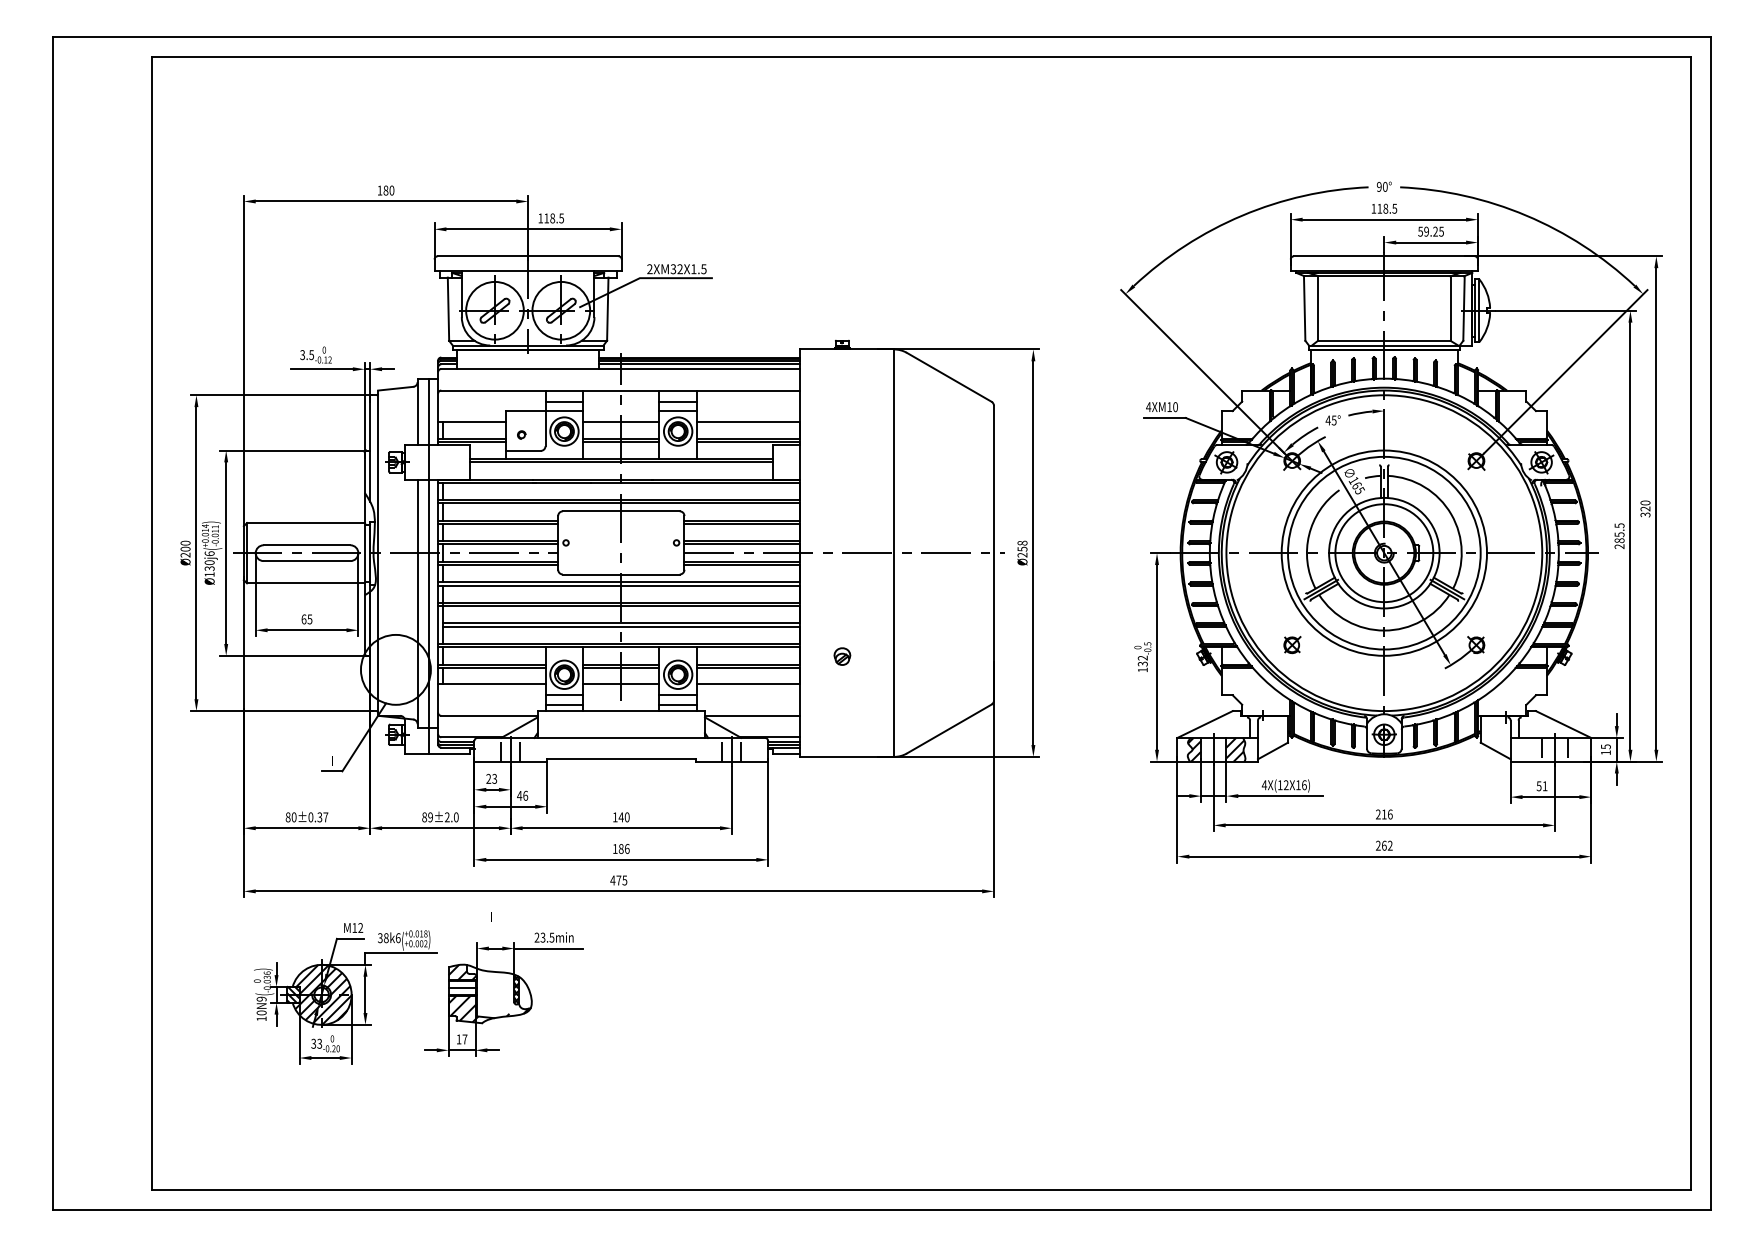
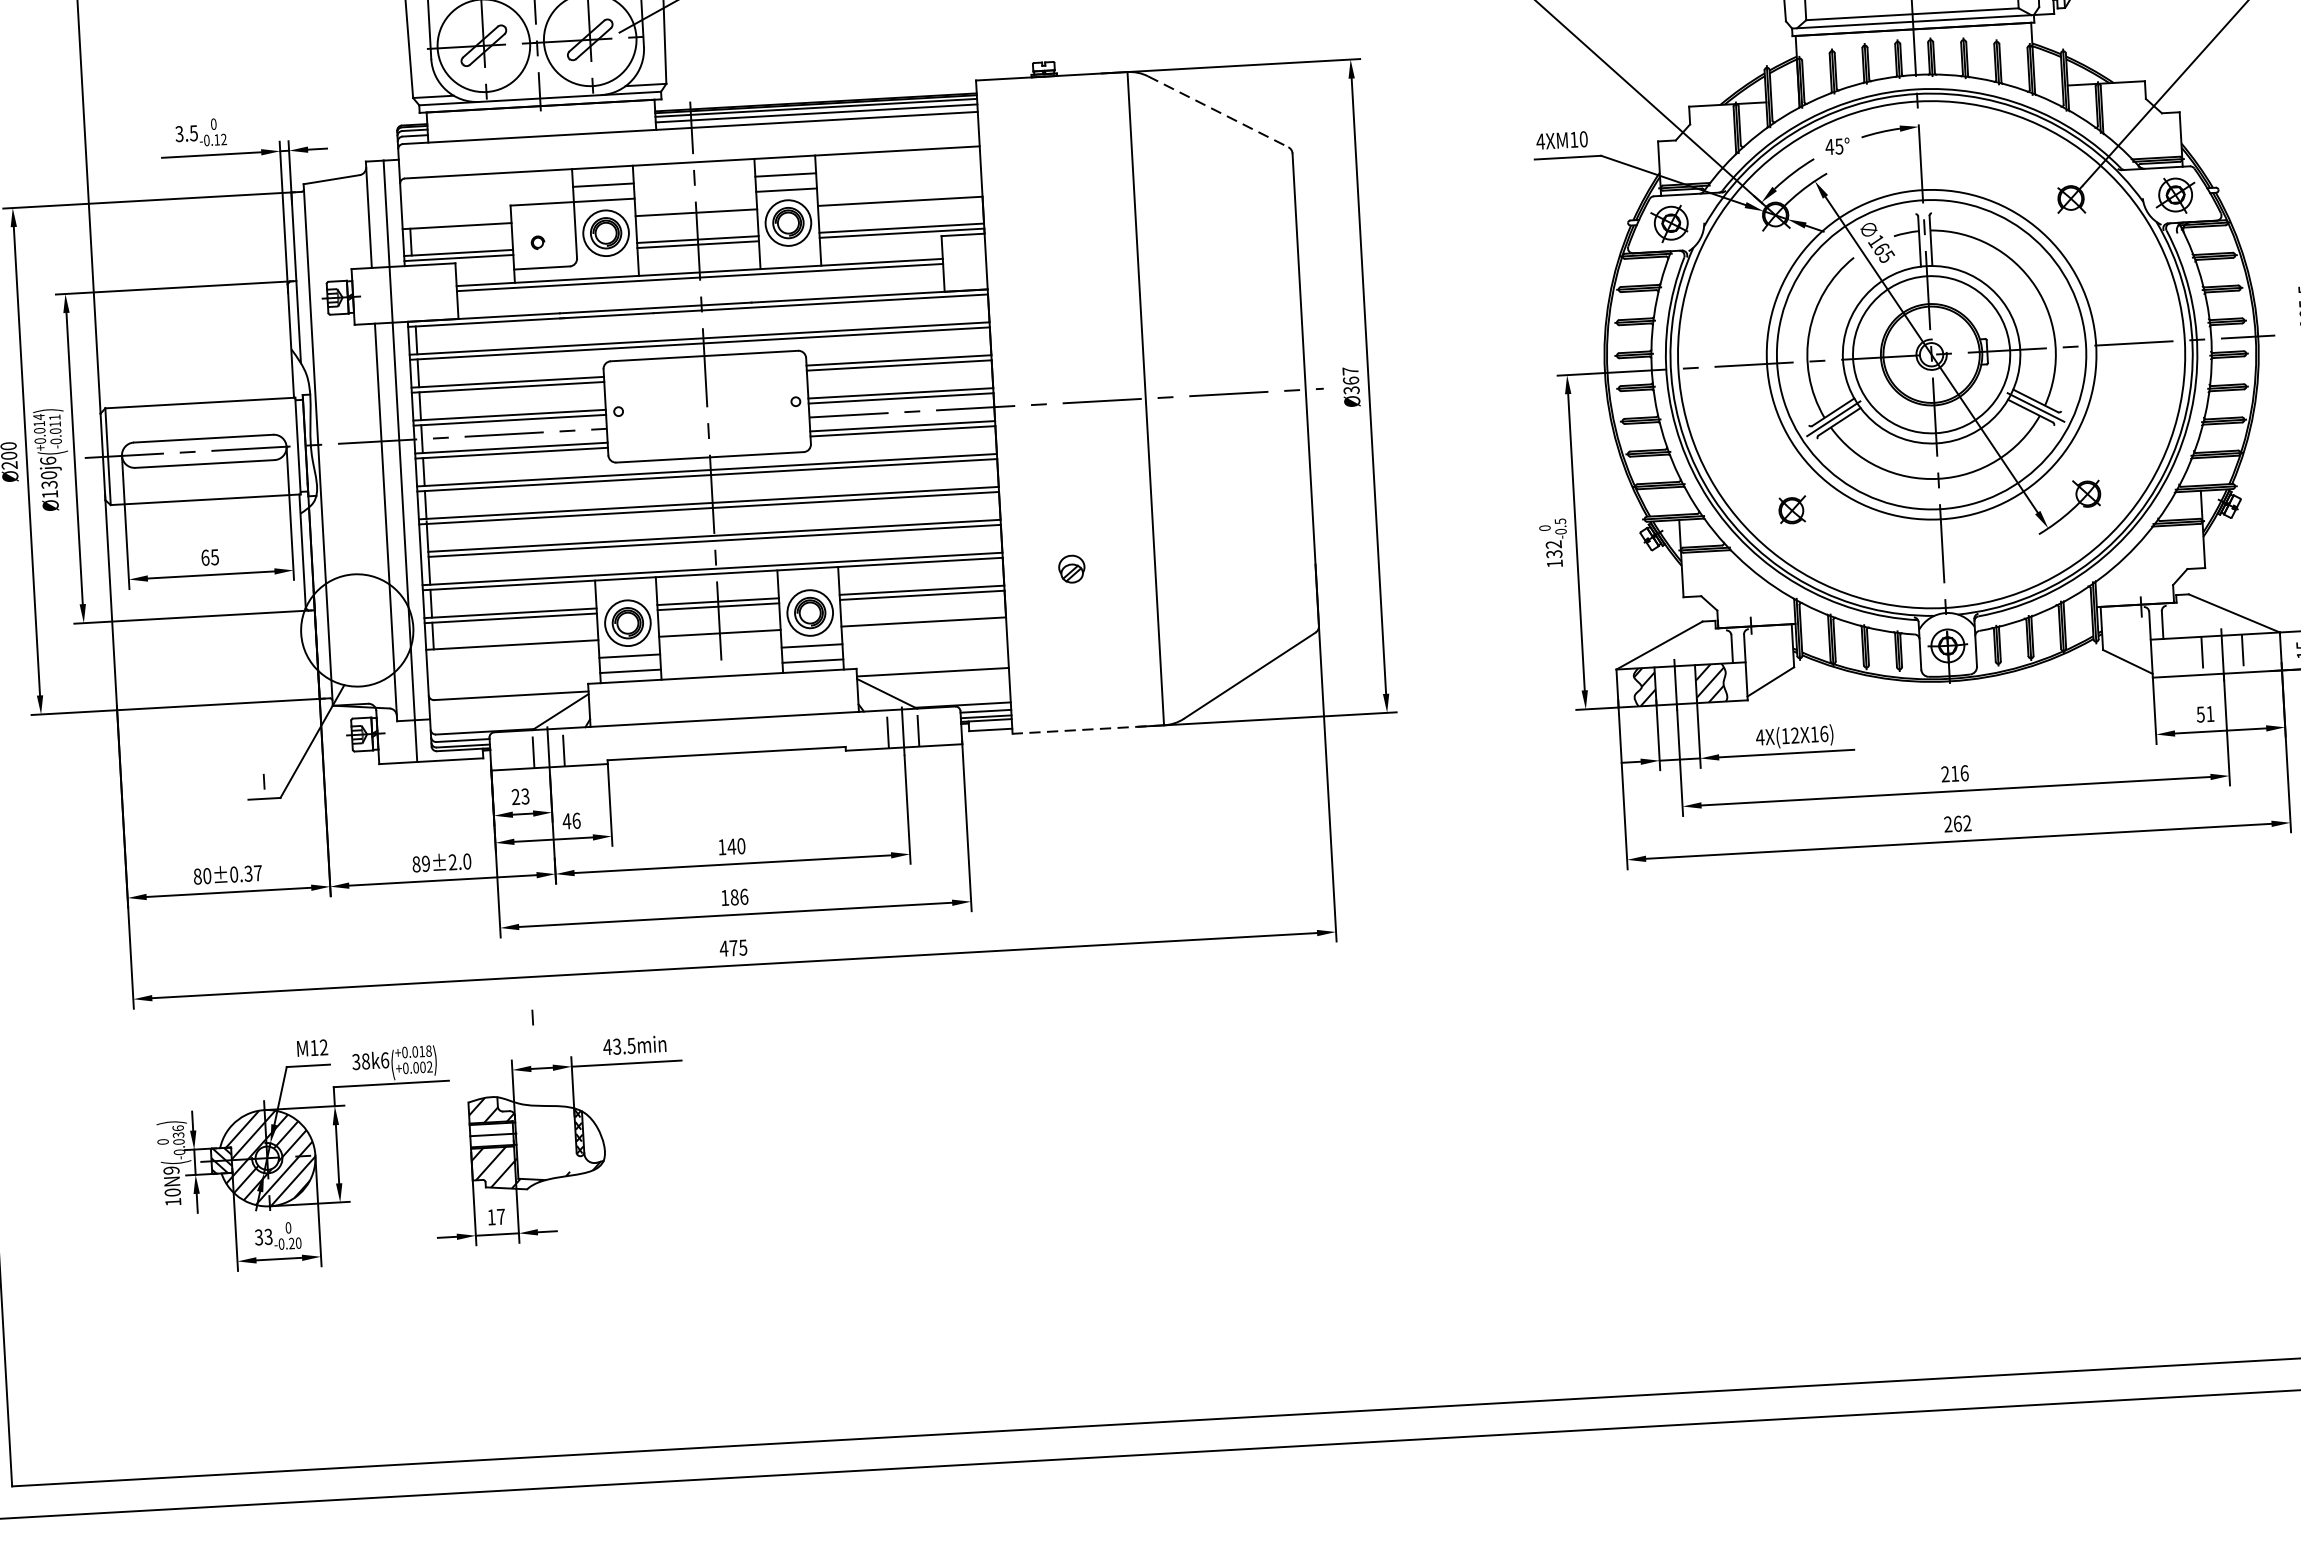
line: (949, 377) -> (1218, 112), solid -> dashed
text: (1022, 548) -> (1351, 379), Ø258 -> Ø367
line: (846, 756) -> (1087, 728), solid -> dashed
text: (536, 937) -> (606, 1046), 23.5min -> 43.5min

